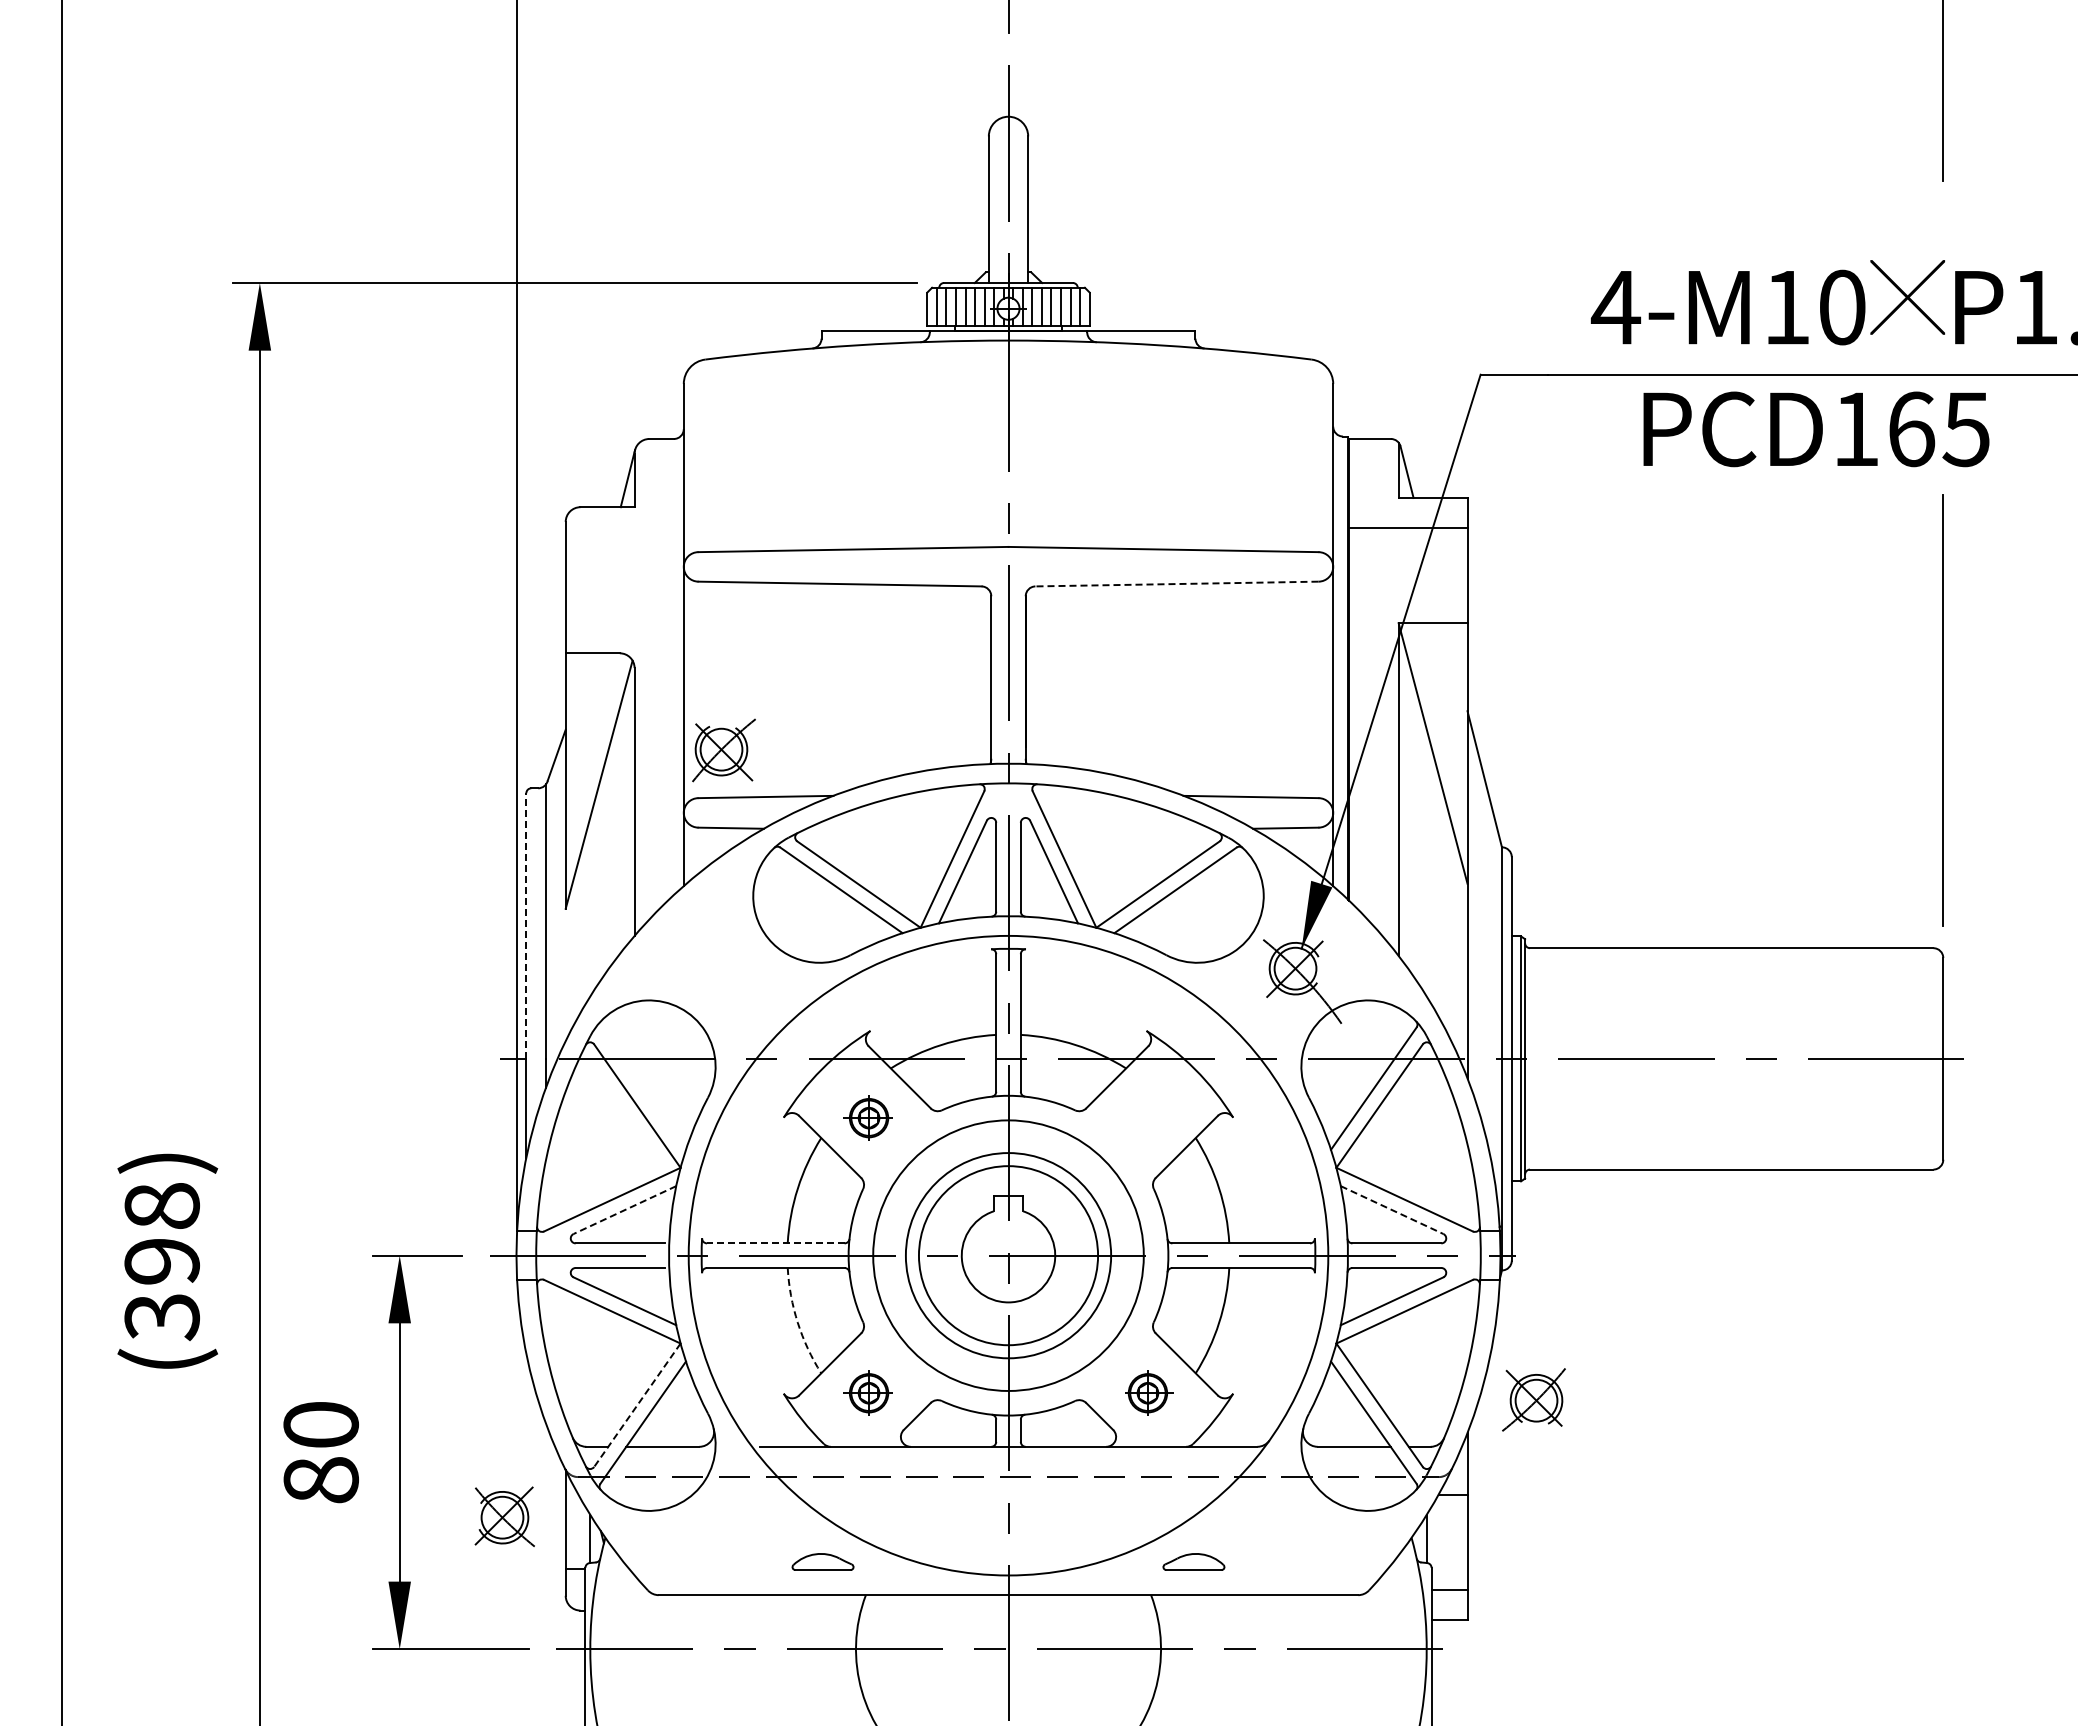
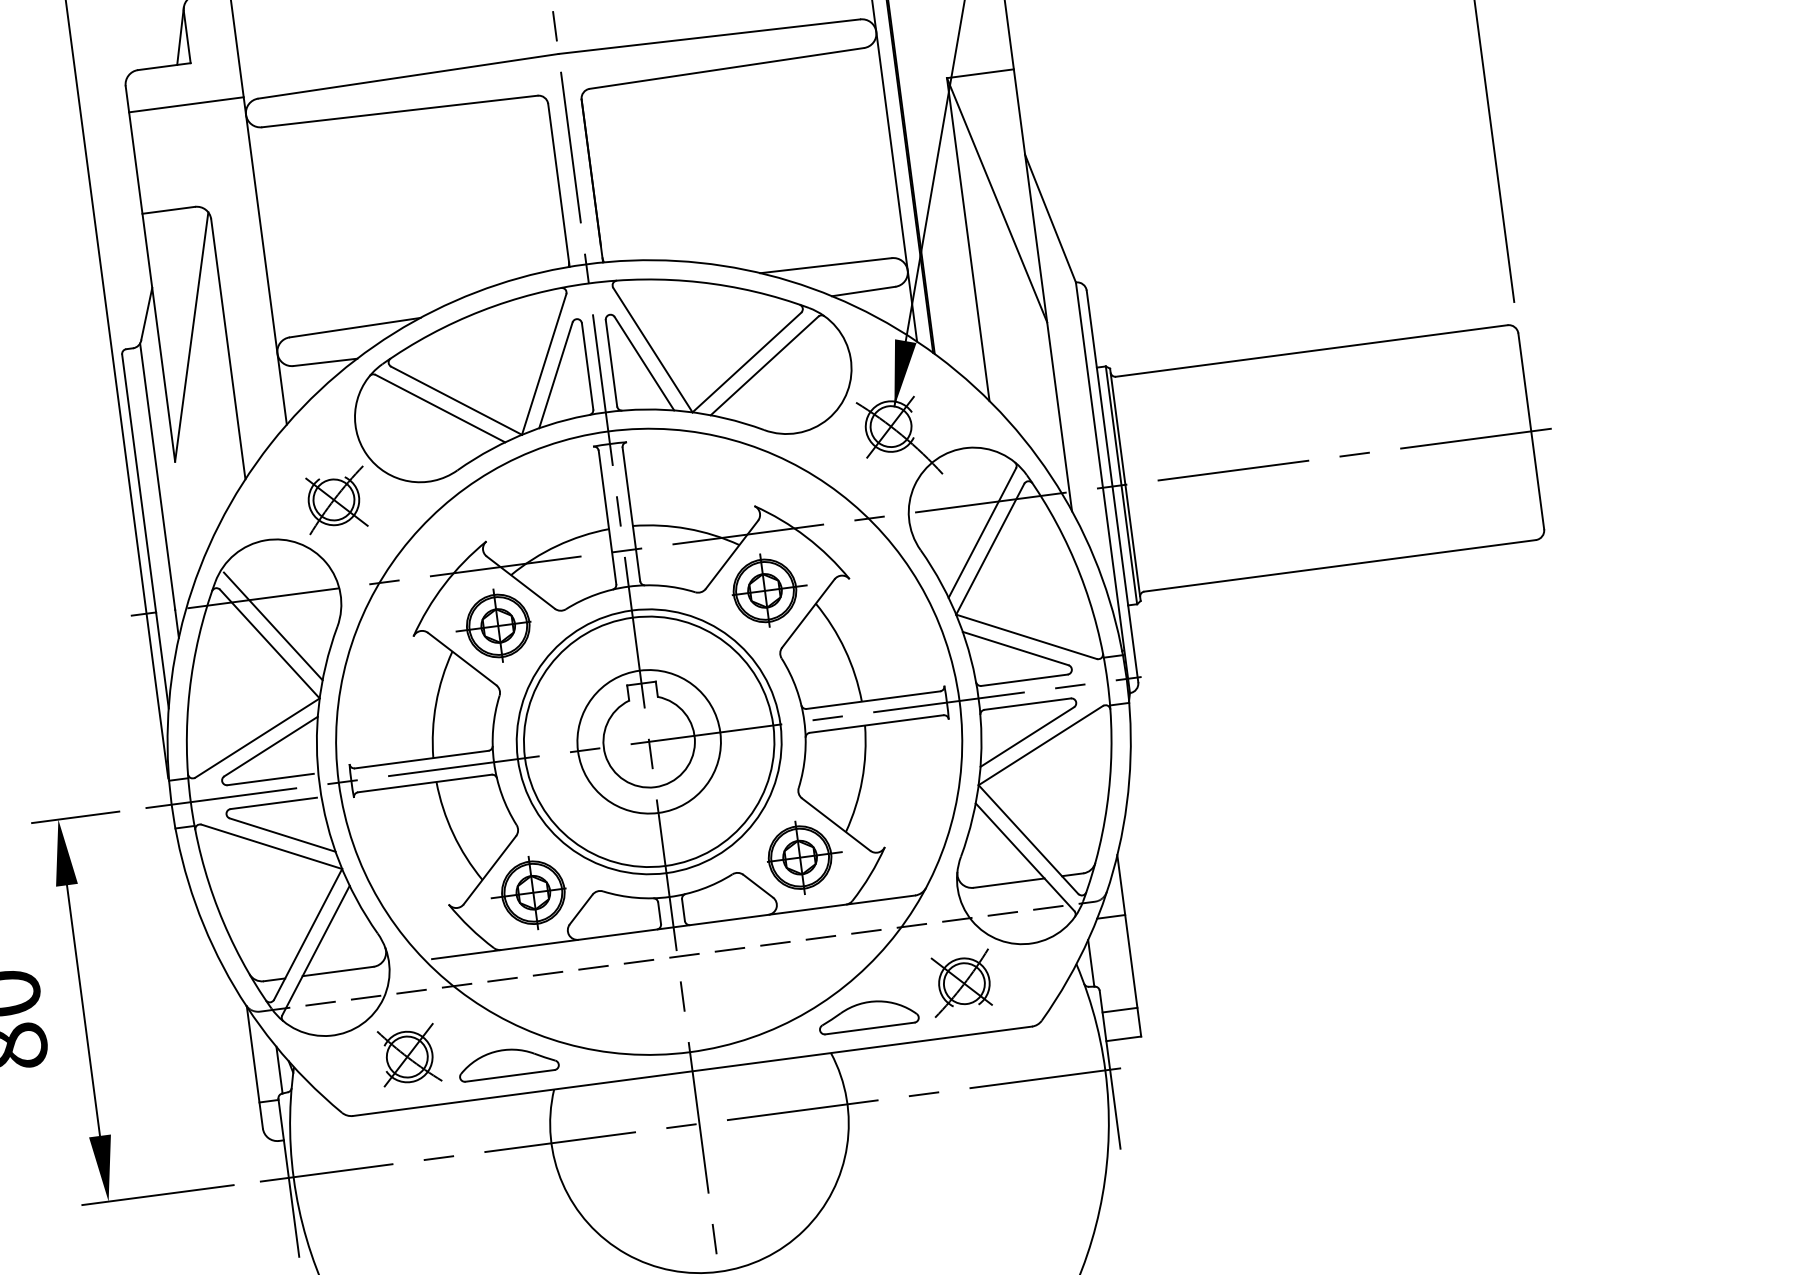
line: (624, 548) -> (186, 104), added
line: (1176, 584) -> (726, 68), dashed -> solid
part: (723, 750) -> (336, 500), moved
line: (526, 926) -> (139, 483), dashed -> solid
line: (642, 1088) -> (272, 626), added
part: (865, 1117) -> (492, 625), size x1.67
part: (1150, 1117) -> (769, 589), added
line: (624, 1210) -> (270, 747), dashed -> solid
line: (1392, 1210) -> (1016, 648), dashed -> solid
line: (775, 1243) -> (421, 759), dashed -> solid
circle: (1008, 1255) -> (649, 741), size x0.71
circle: (1008, 1255) -> (649, 741), size x1.43
arc: (797, 1322) -> (452, 833), dashed -> solid
part: (865, 1393) -> (528, 893), size x1.67
part: (1150, 1393) -> (804, 857), size x1.67
part: (1533, 1399) -> (961, 982), moved
line: (637, 1405) -> (308, 934), dashed -> solid
part: (504, 1516) -> (409, 1055), moved
part: (822, 1561) -> (507, 1062), size x1.67
part: (1193, 1561) -> (867, 1014), size x1.67

